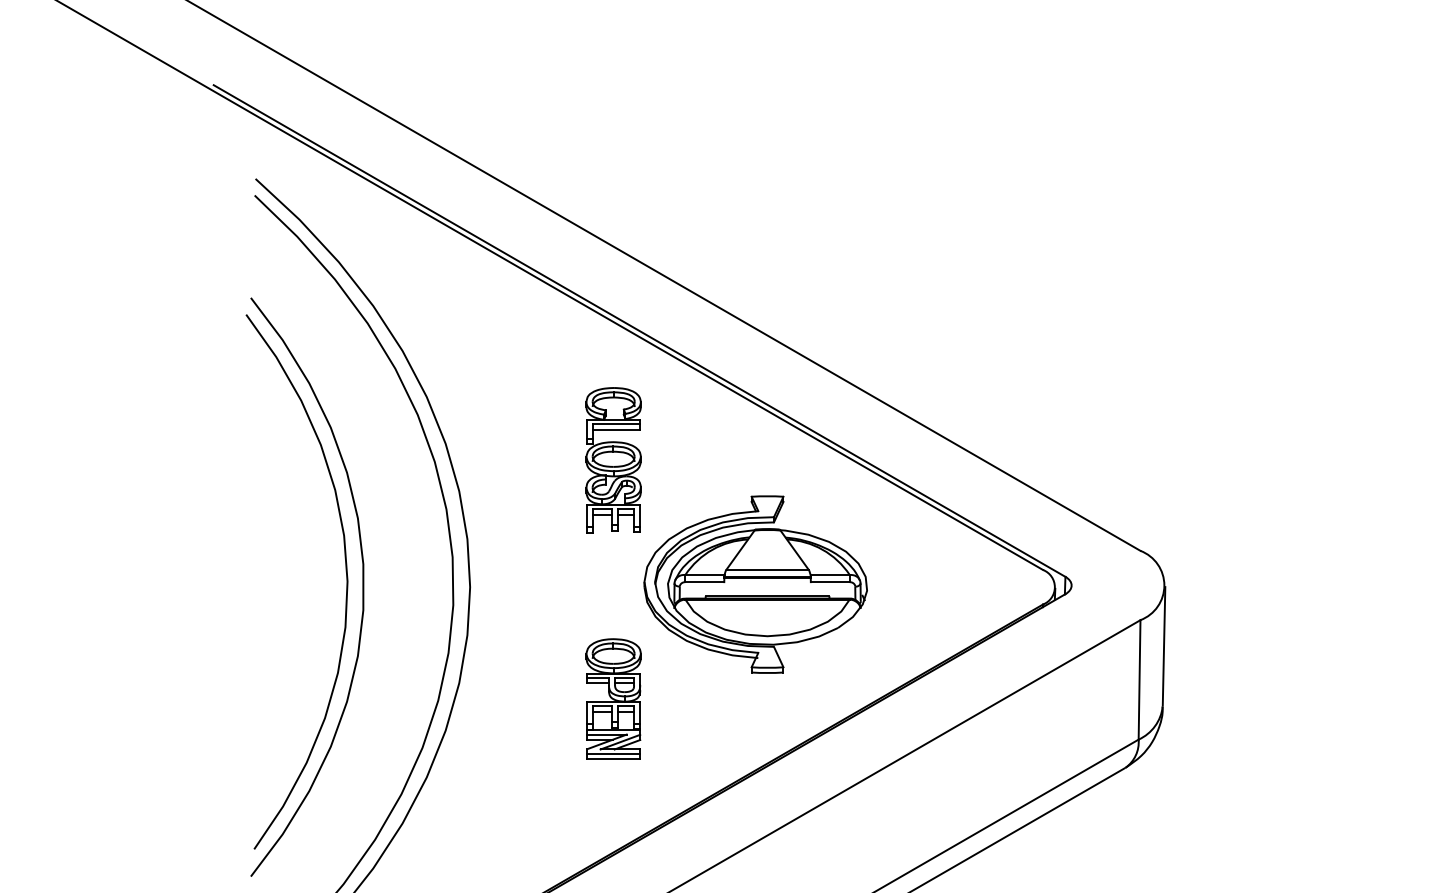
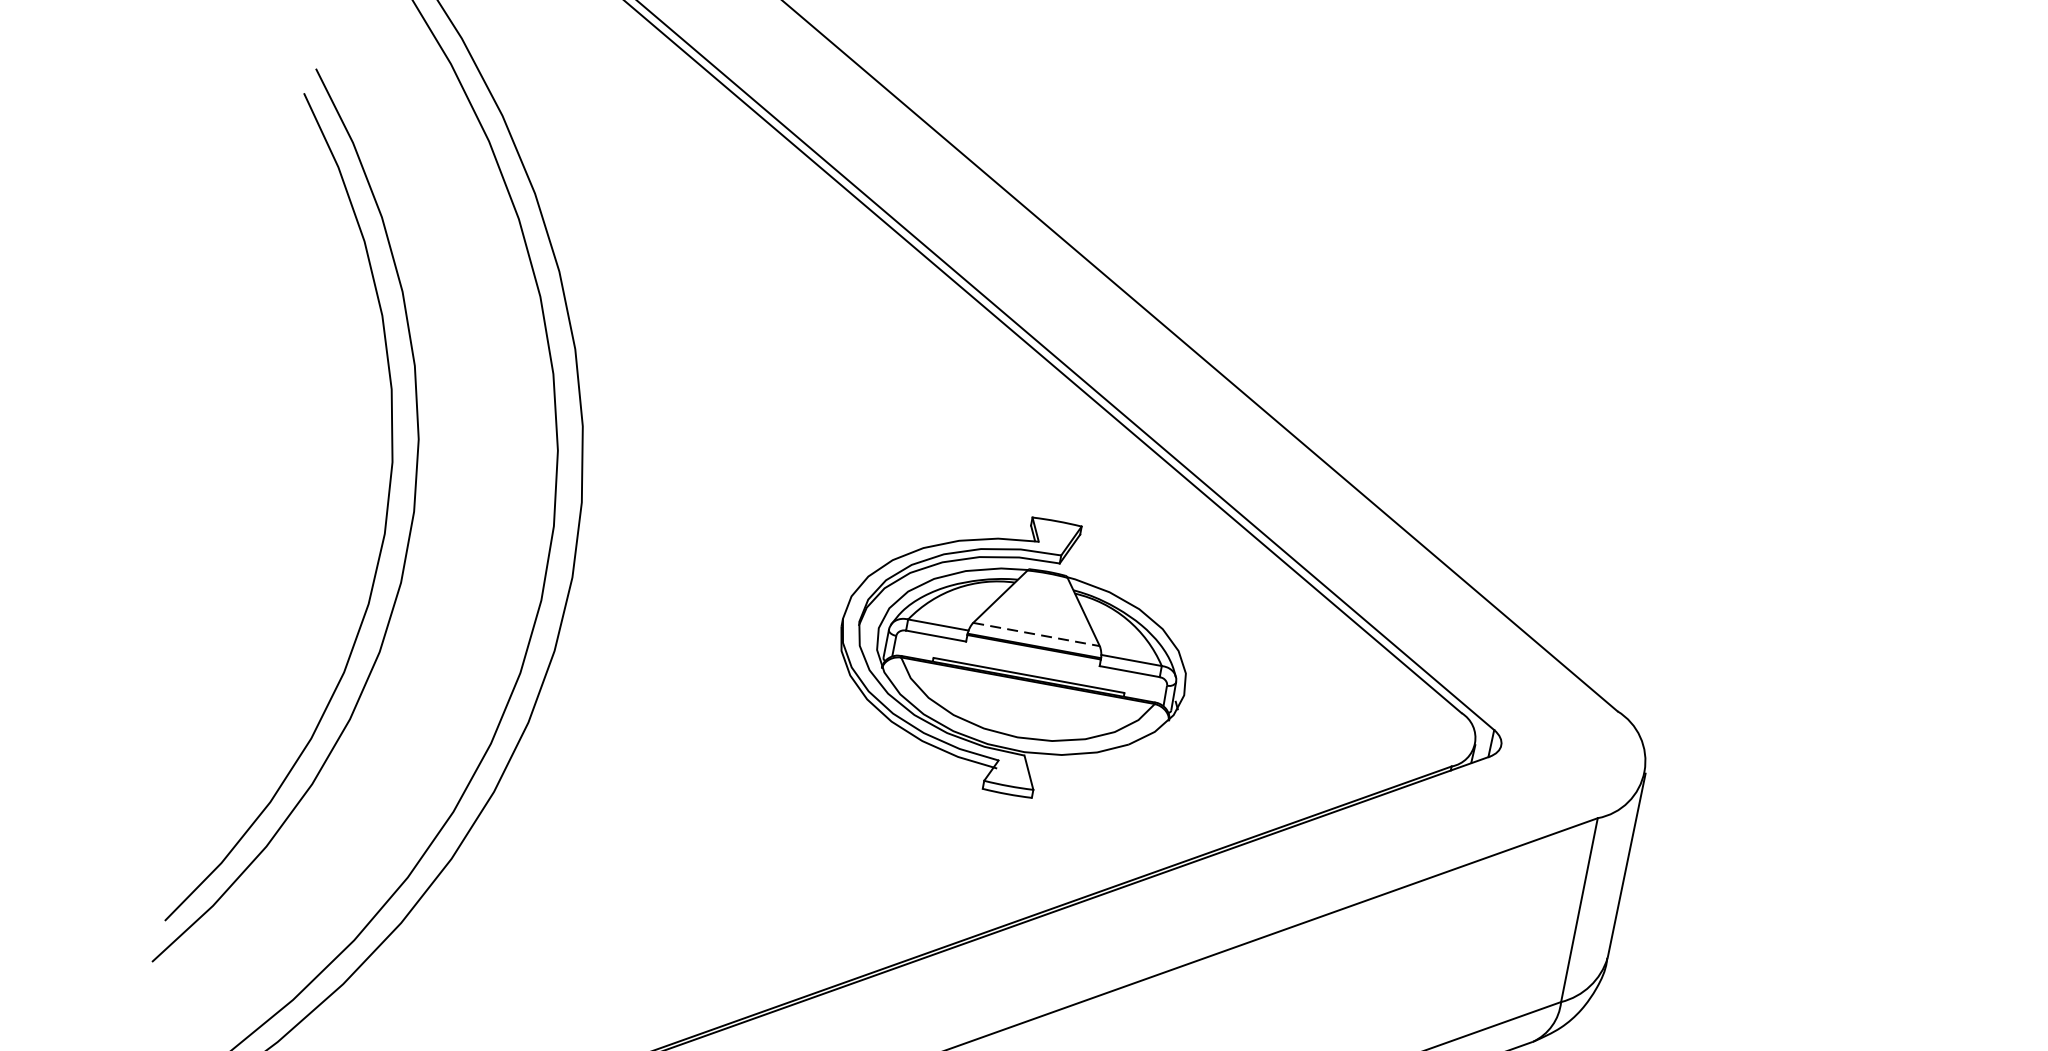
part: (613, 460) -> (829, 422), removed
line: (767, 569) -> (1036, 634), solid -> dashed
part: (613, 698) -> (762, 789), removed

